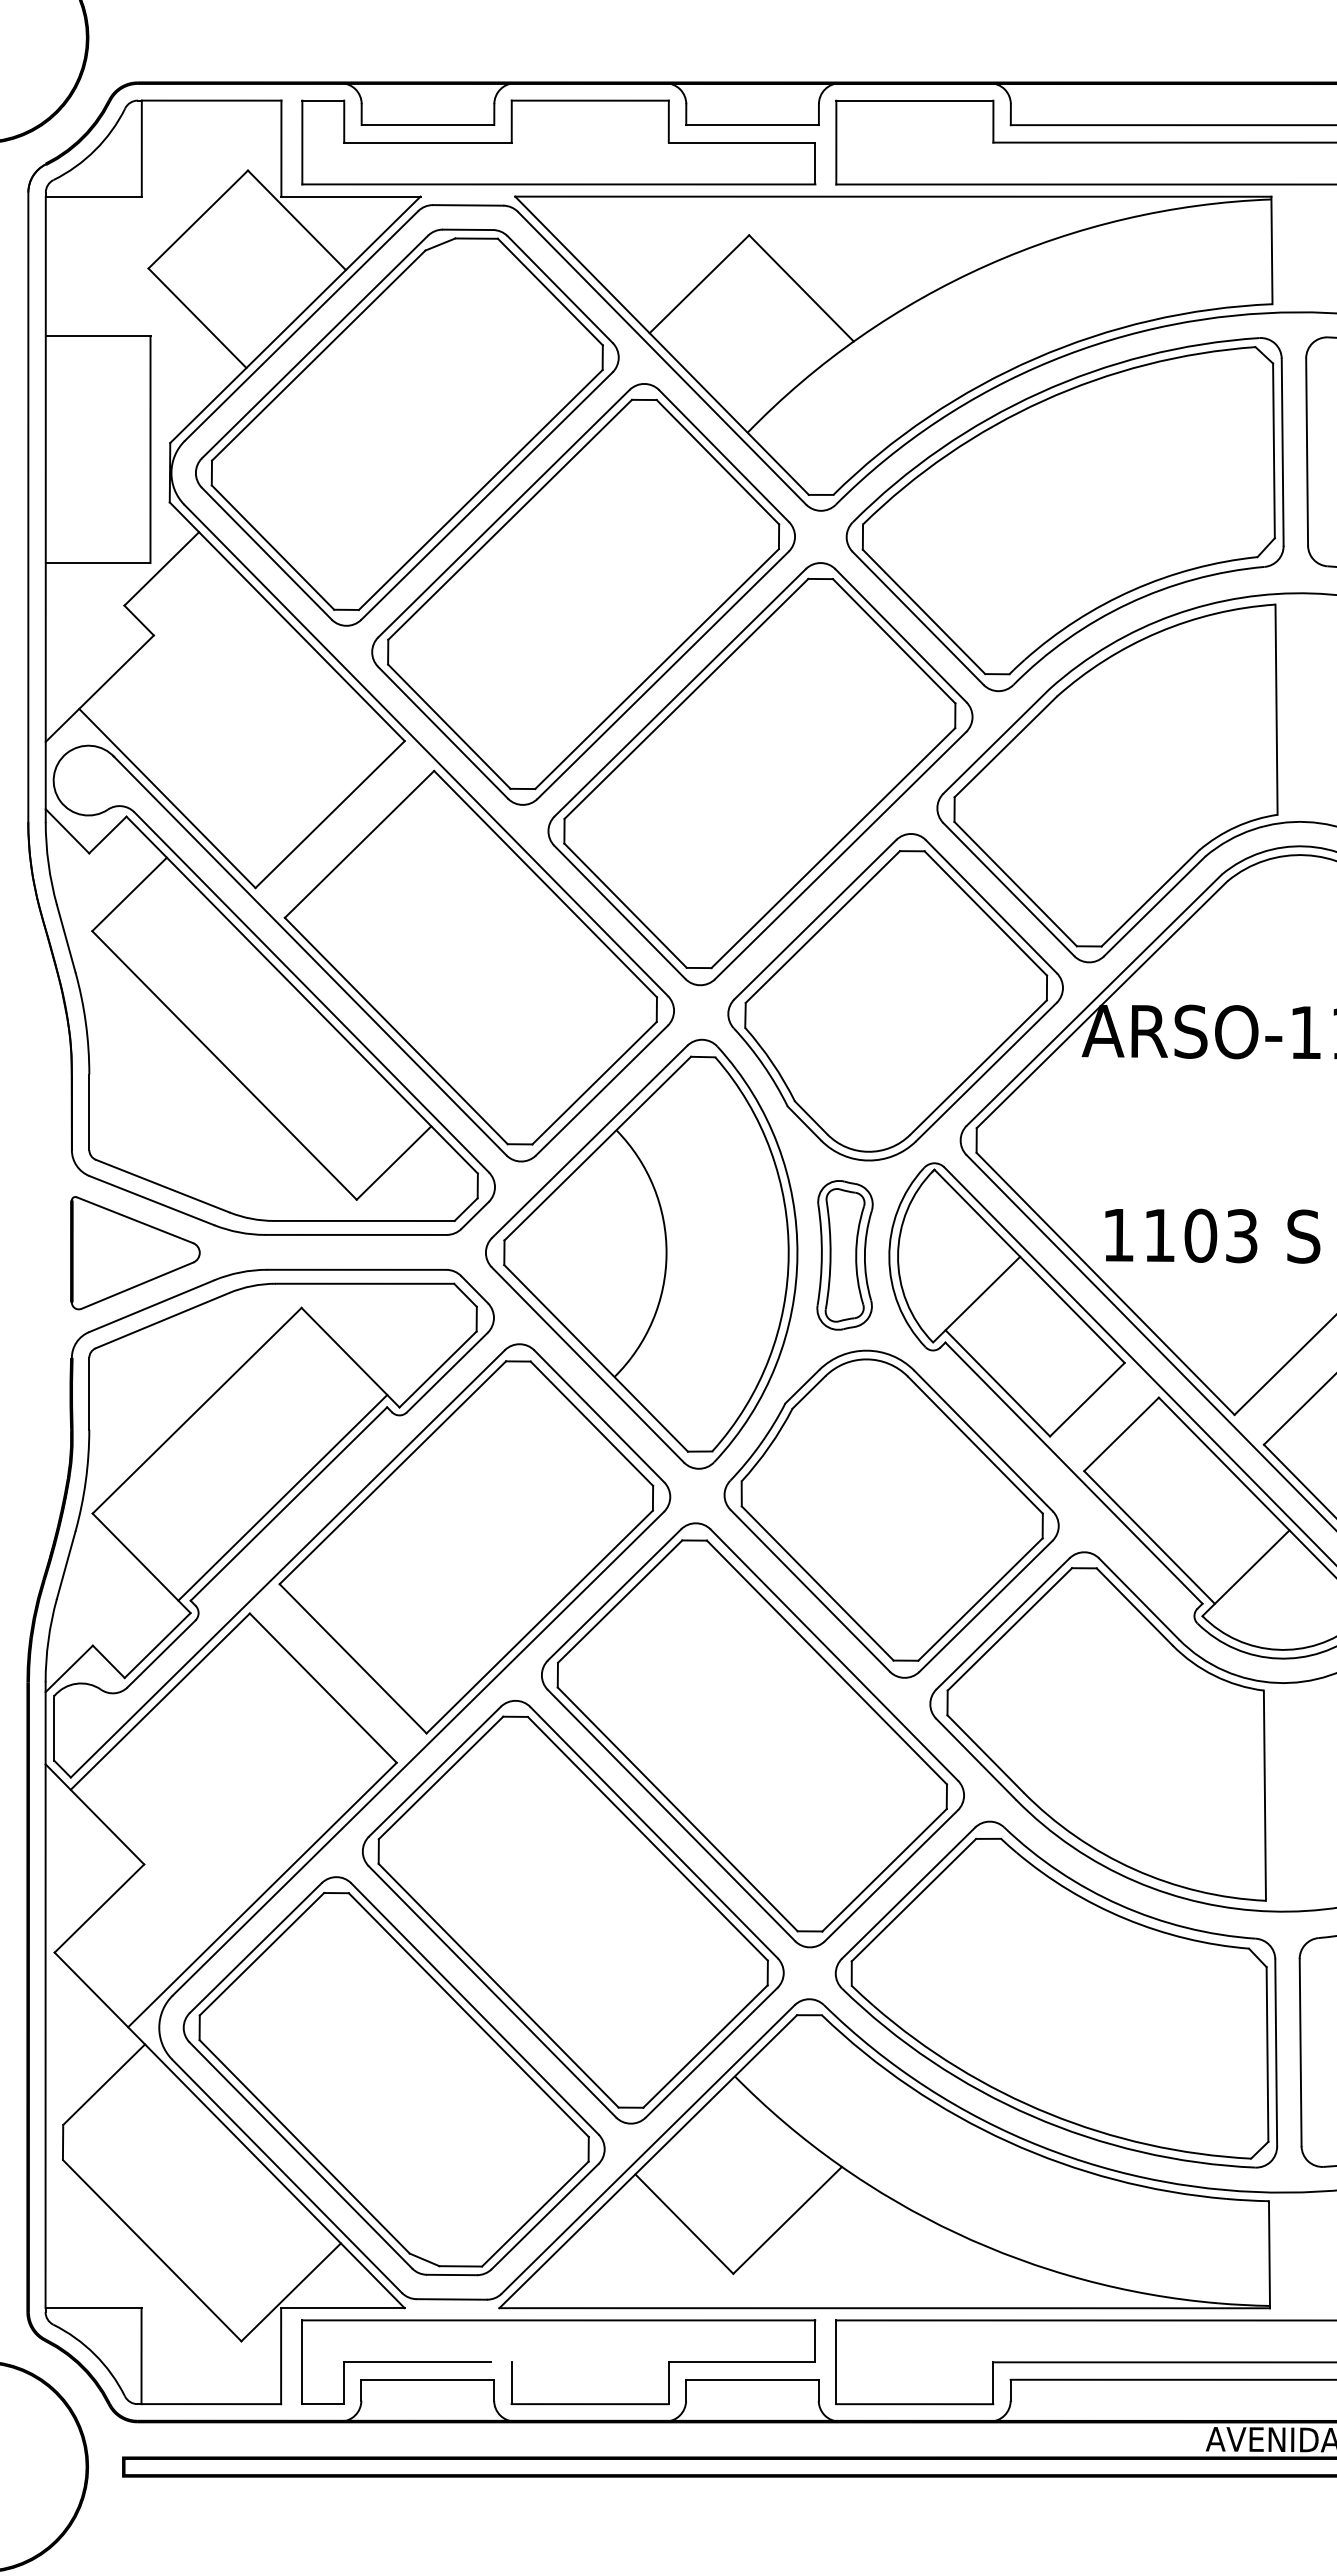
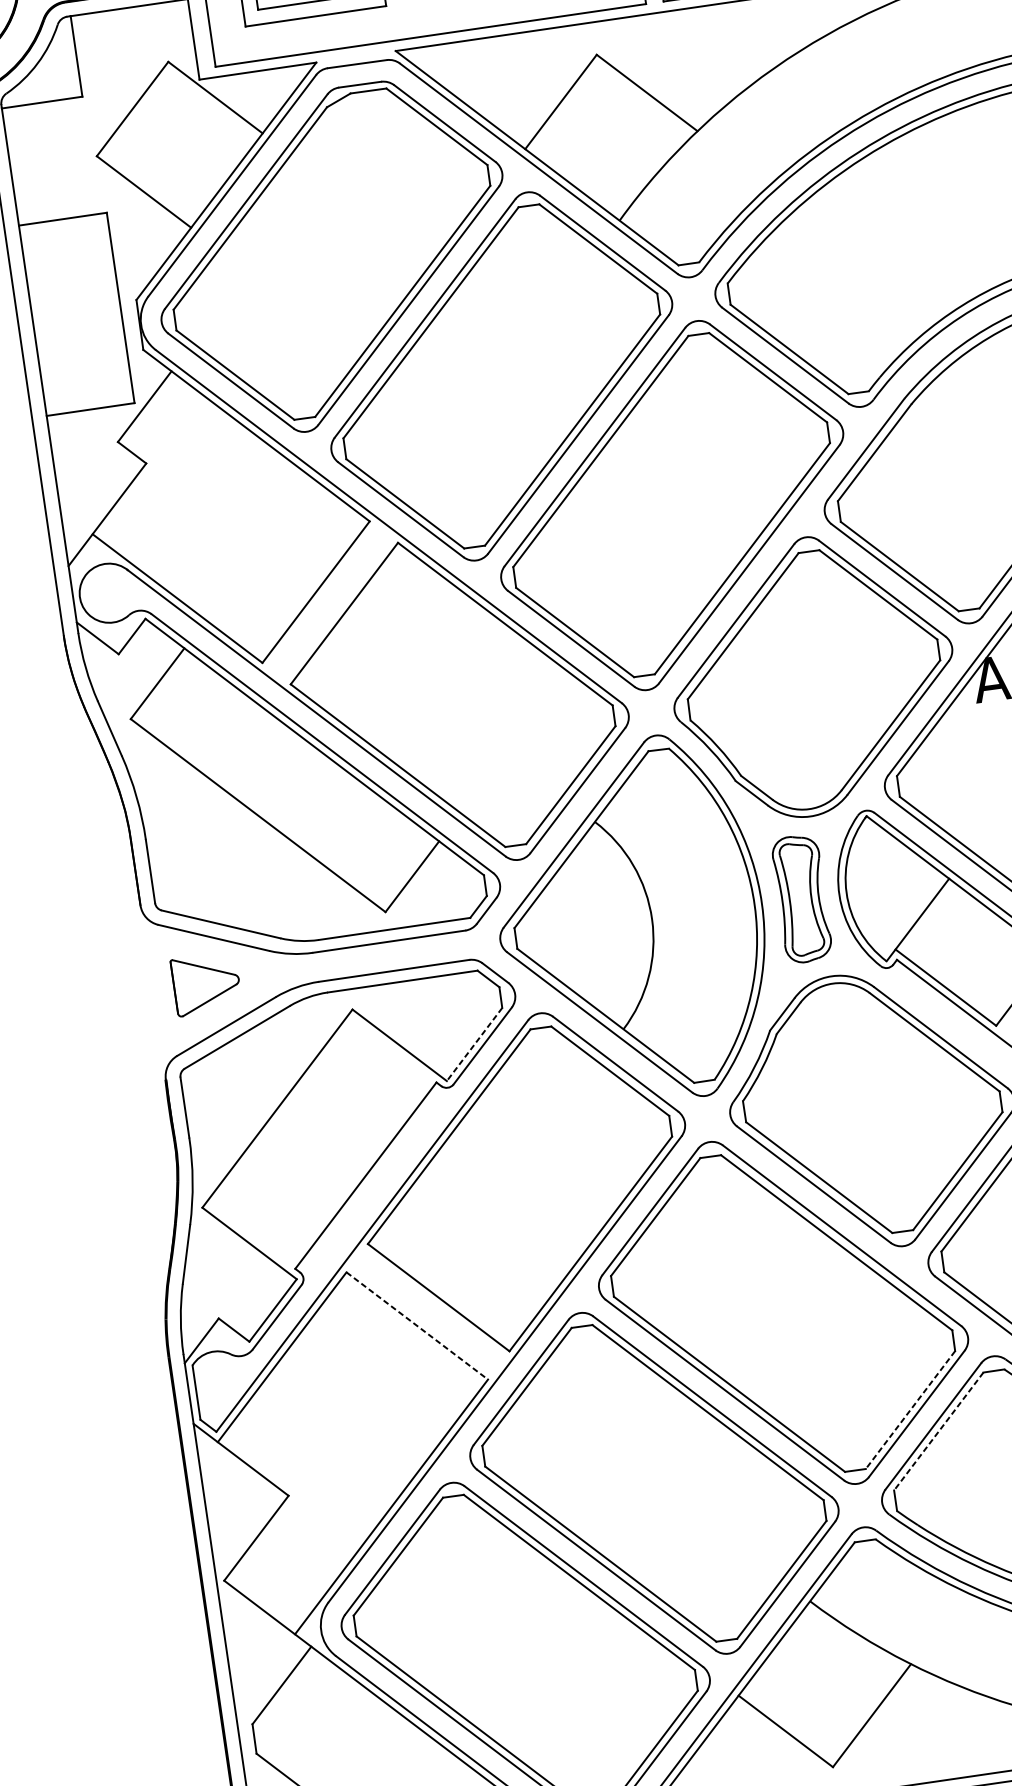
part: (135, 1253) -> (206, 984), size x0.6
line: (437, 1369) -> (474, 1044), solid -> dashed
line: (282, 1497) -> (359, 1170), removed
line: (323, 1688) -> (417, 1326), solid -> dashed
line: (884, 1870) -> (910, 1410), solid -> dashed
line: (913, 1900) -> (938, 1431), solid -> dashed

